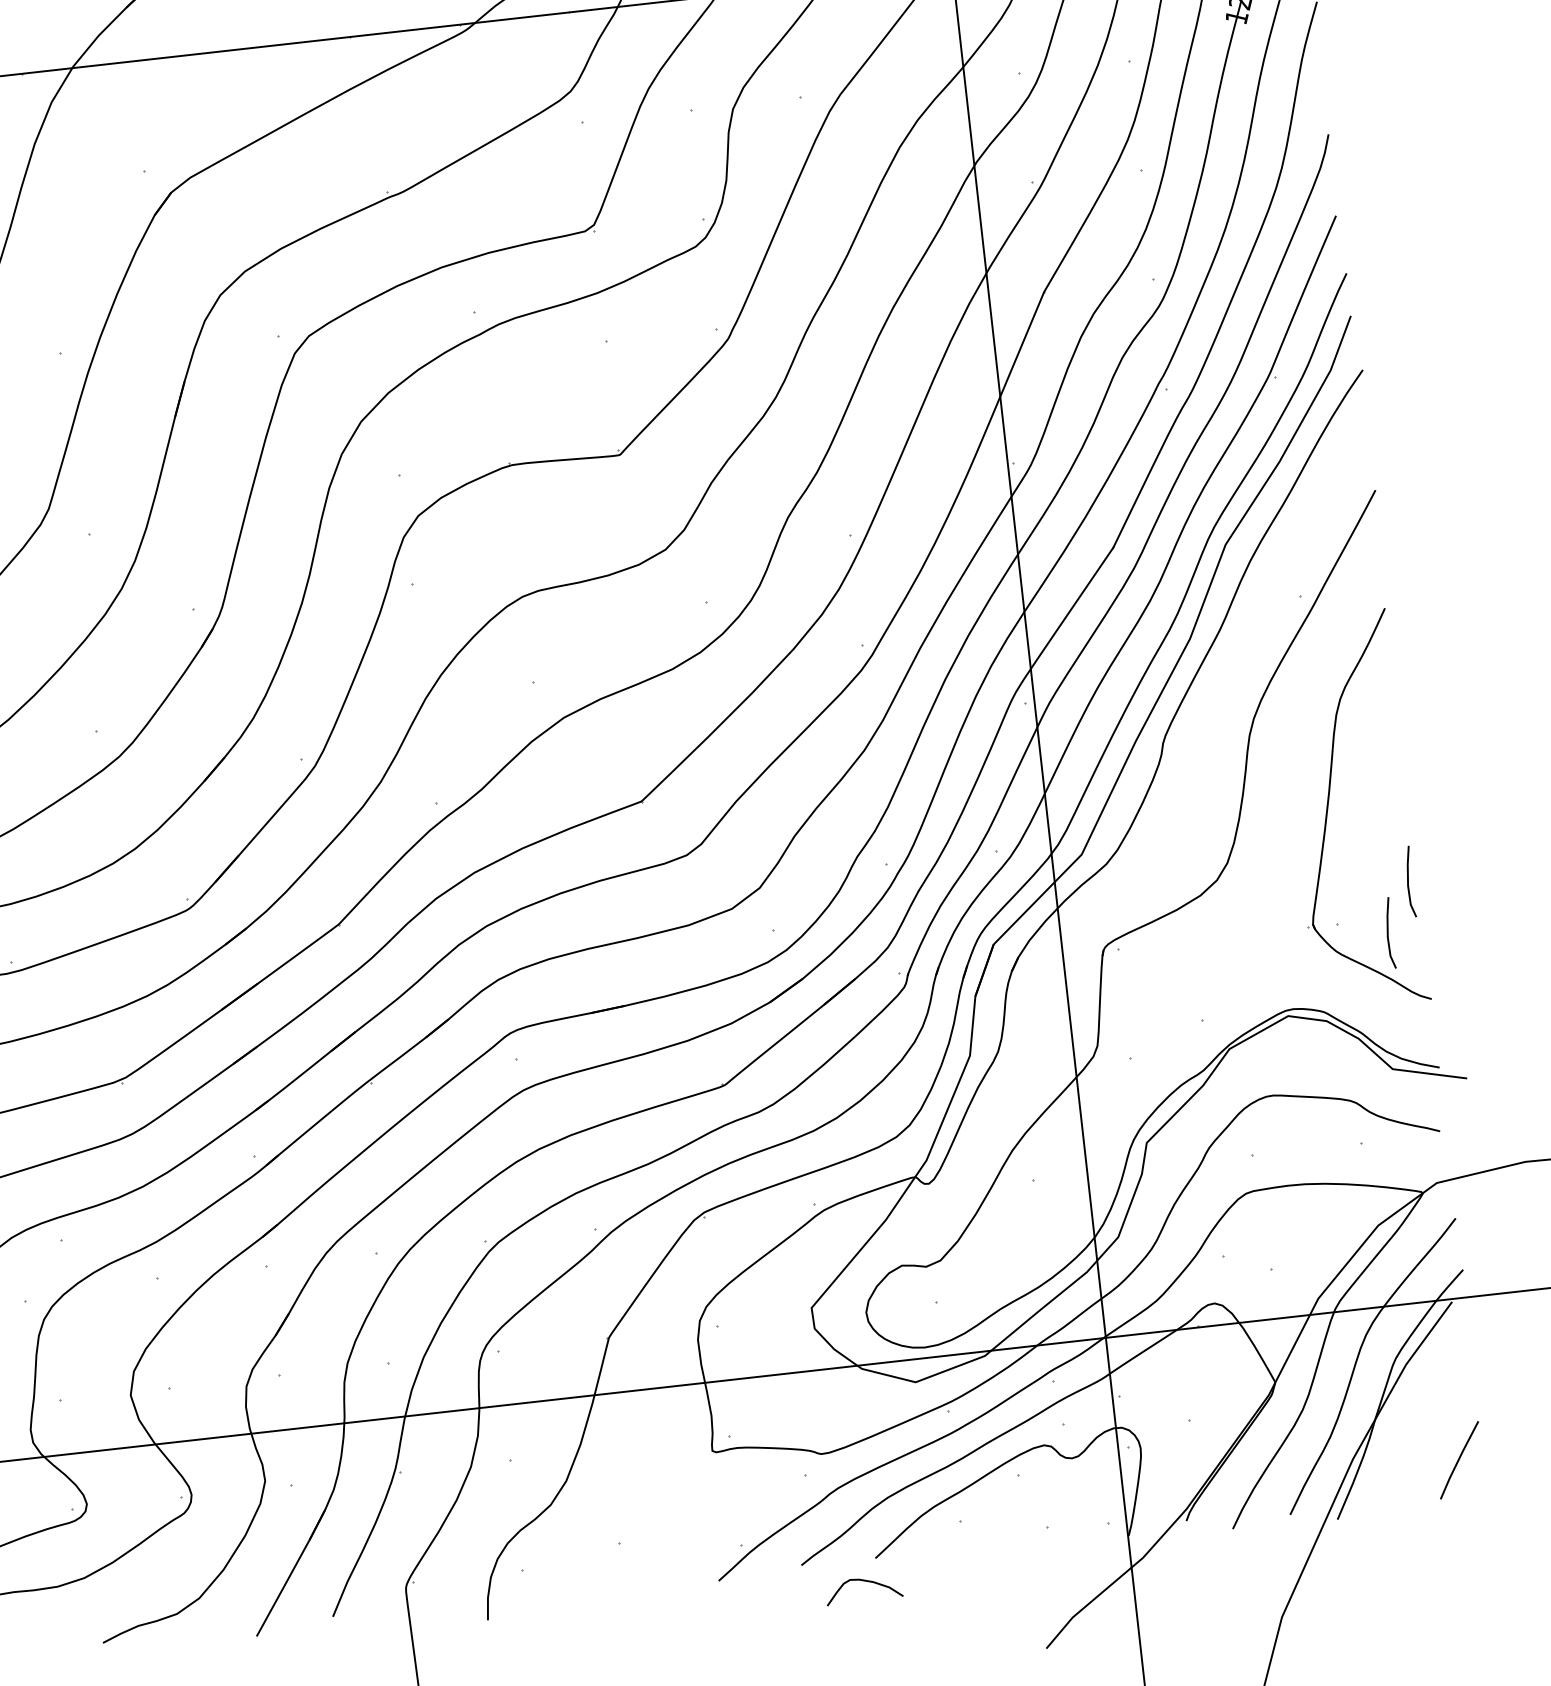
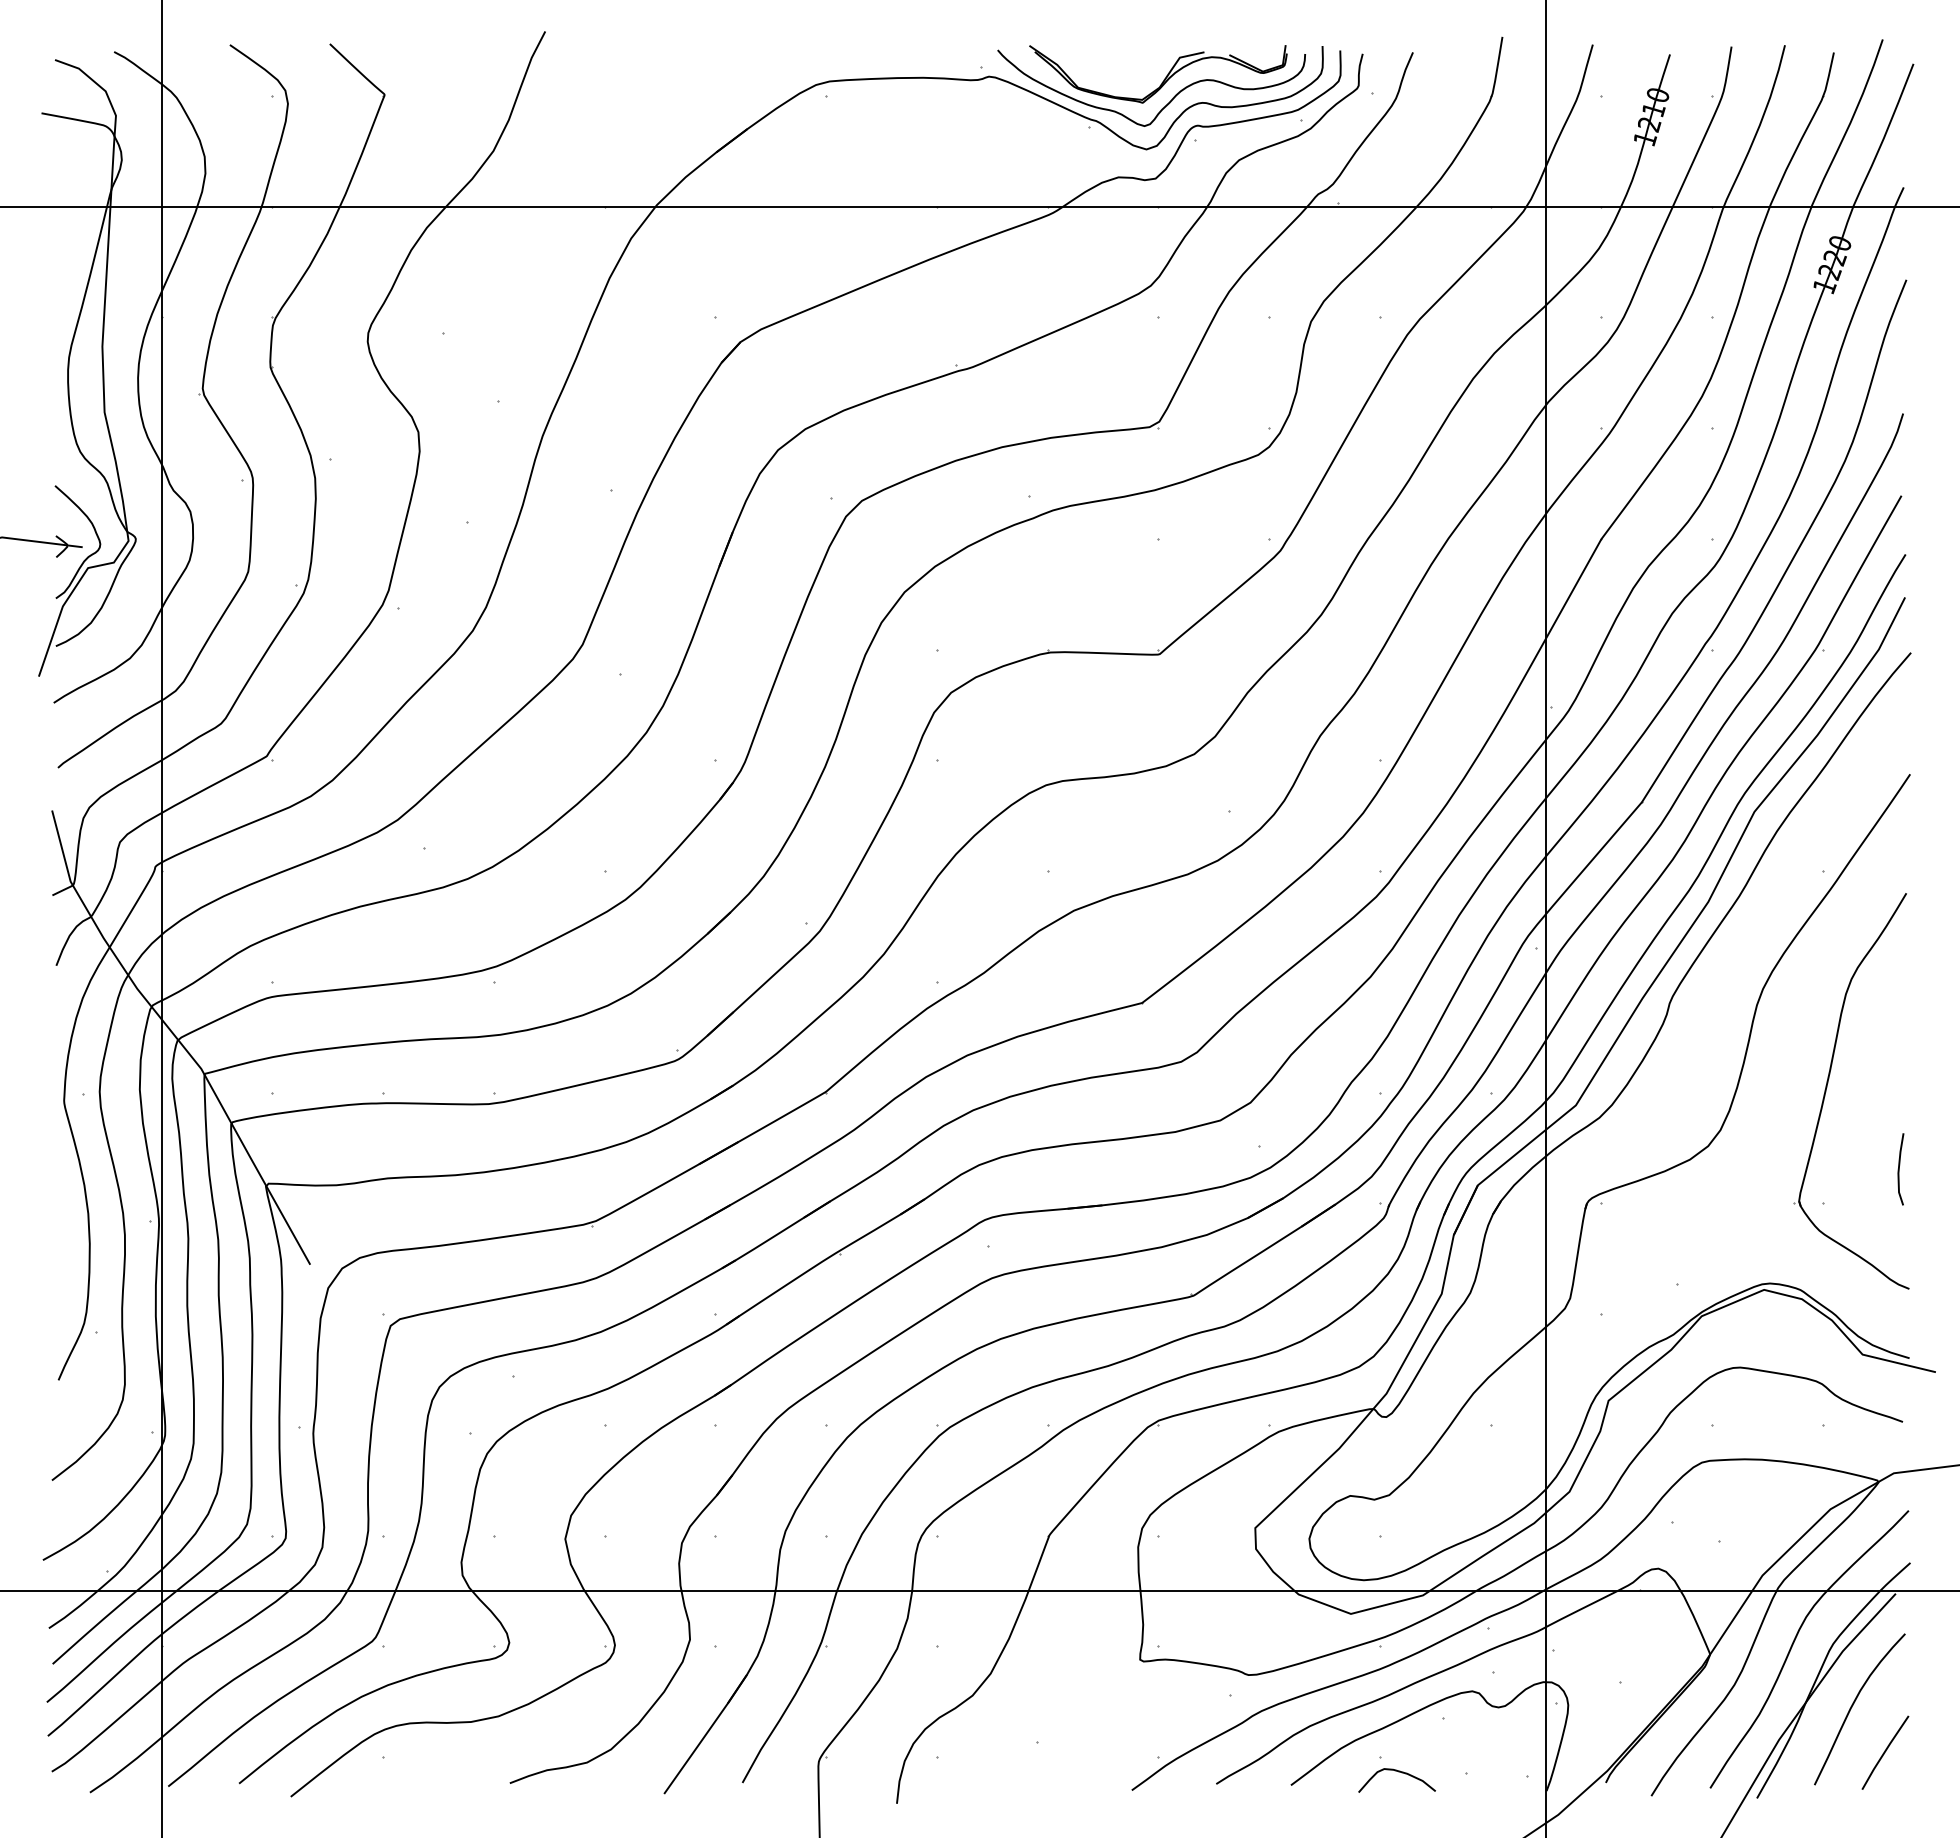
line: (1388, 933) -> (1873, 1218), removed
curve: (1422, 1417) -> (1853, 1705), added
curve: (864, 1581) -> (1398, 1772), moved

